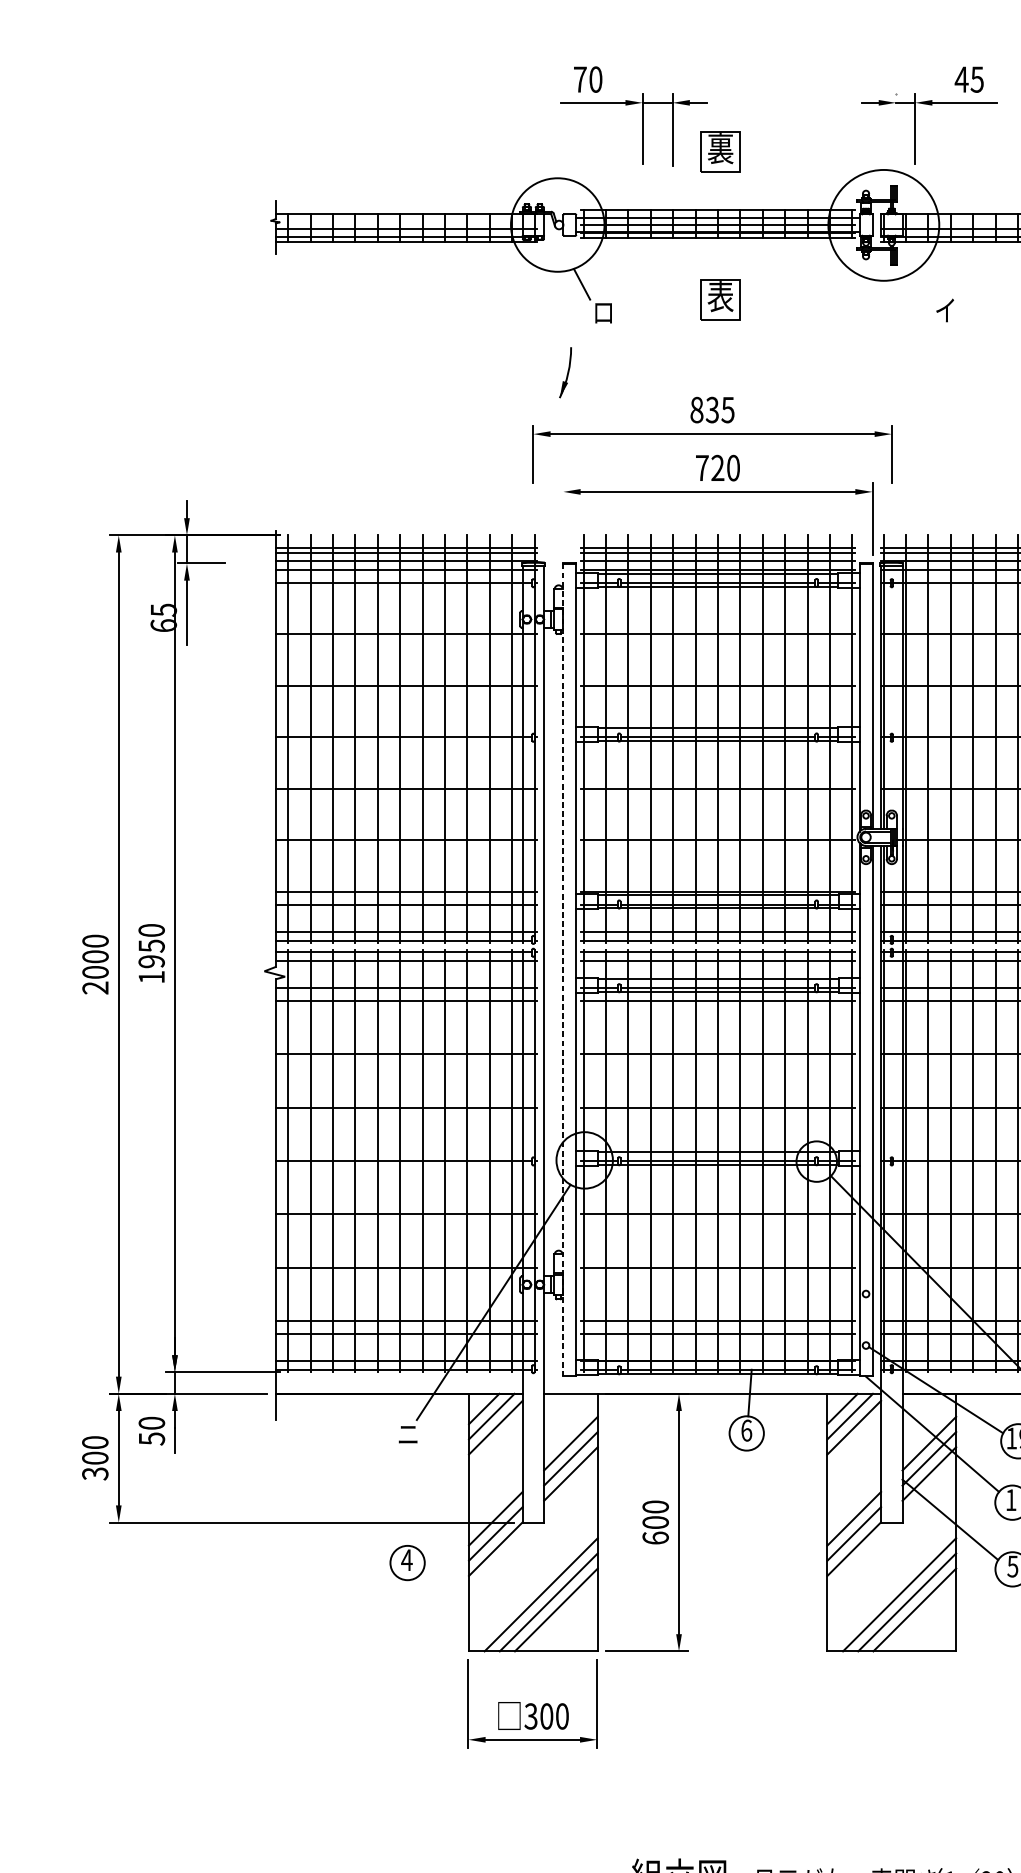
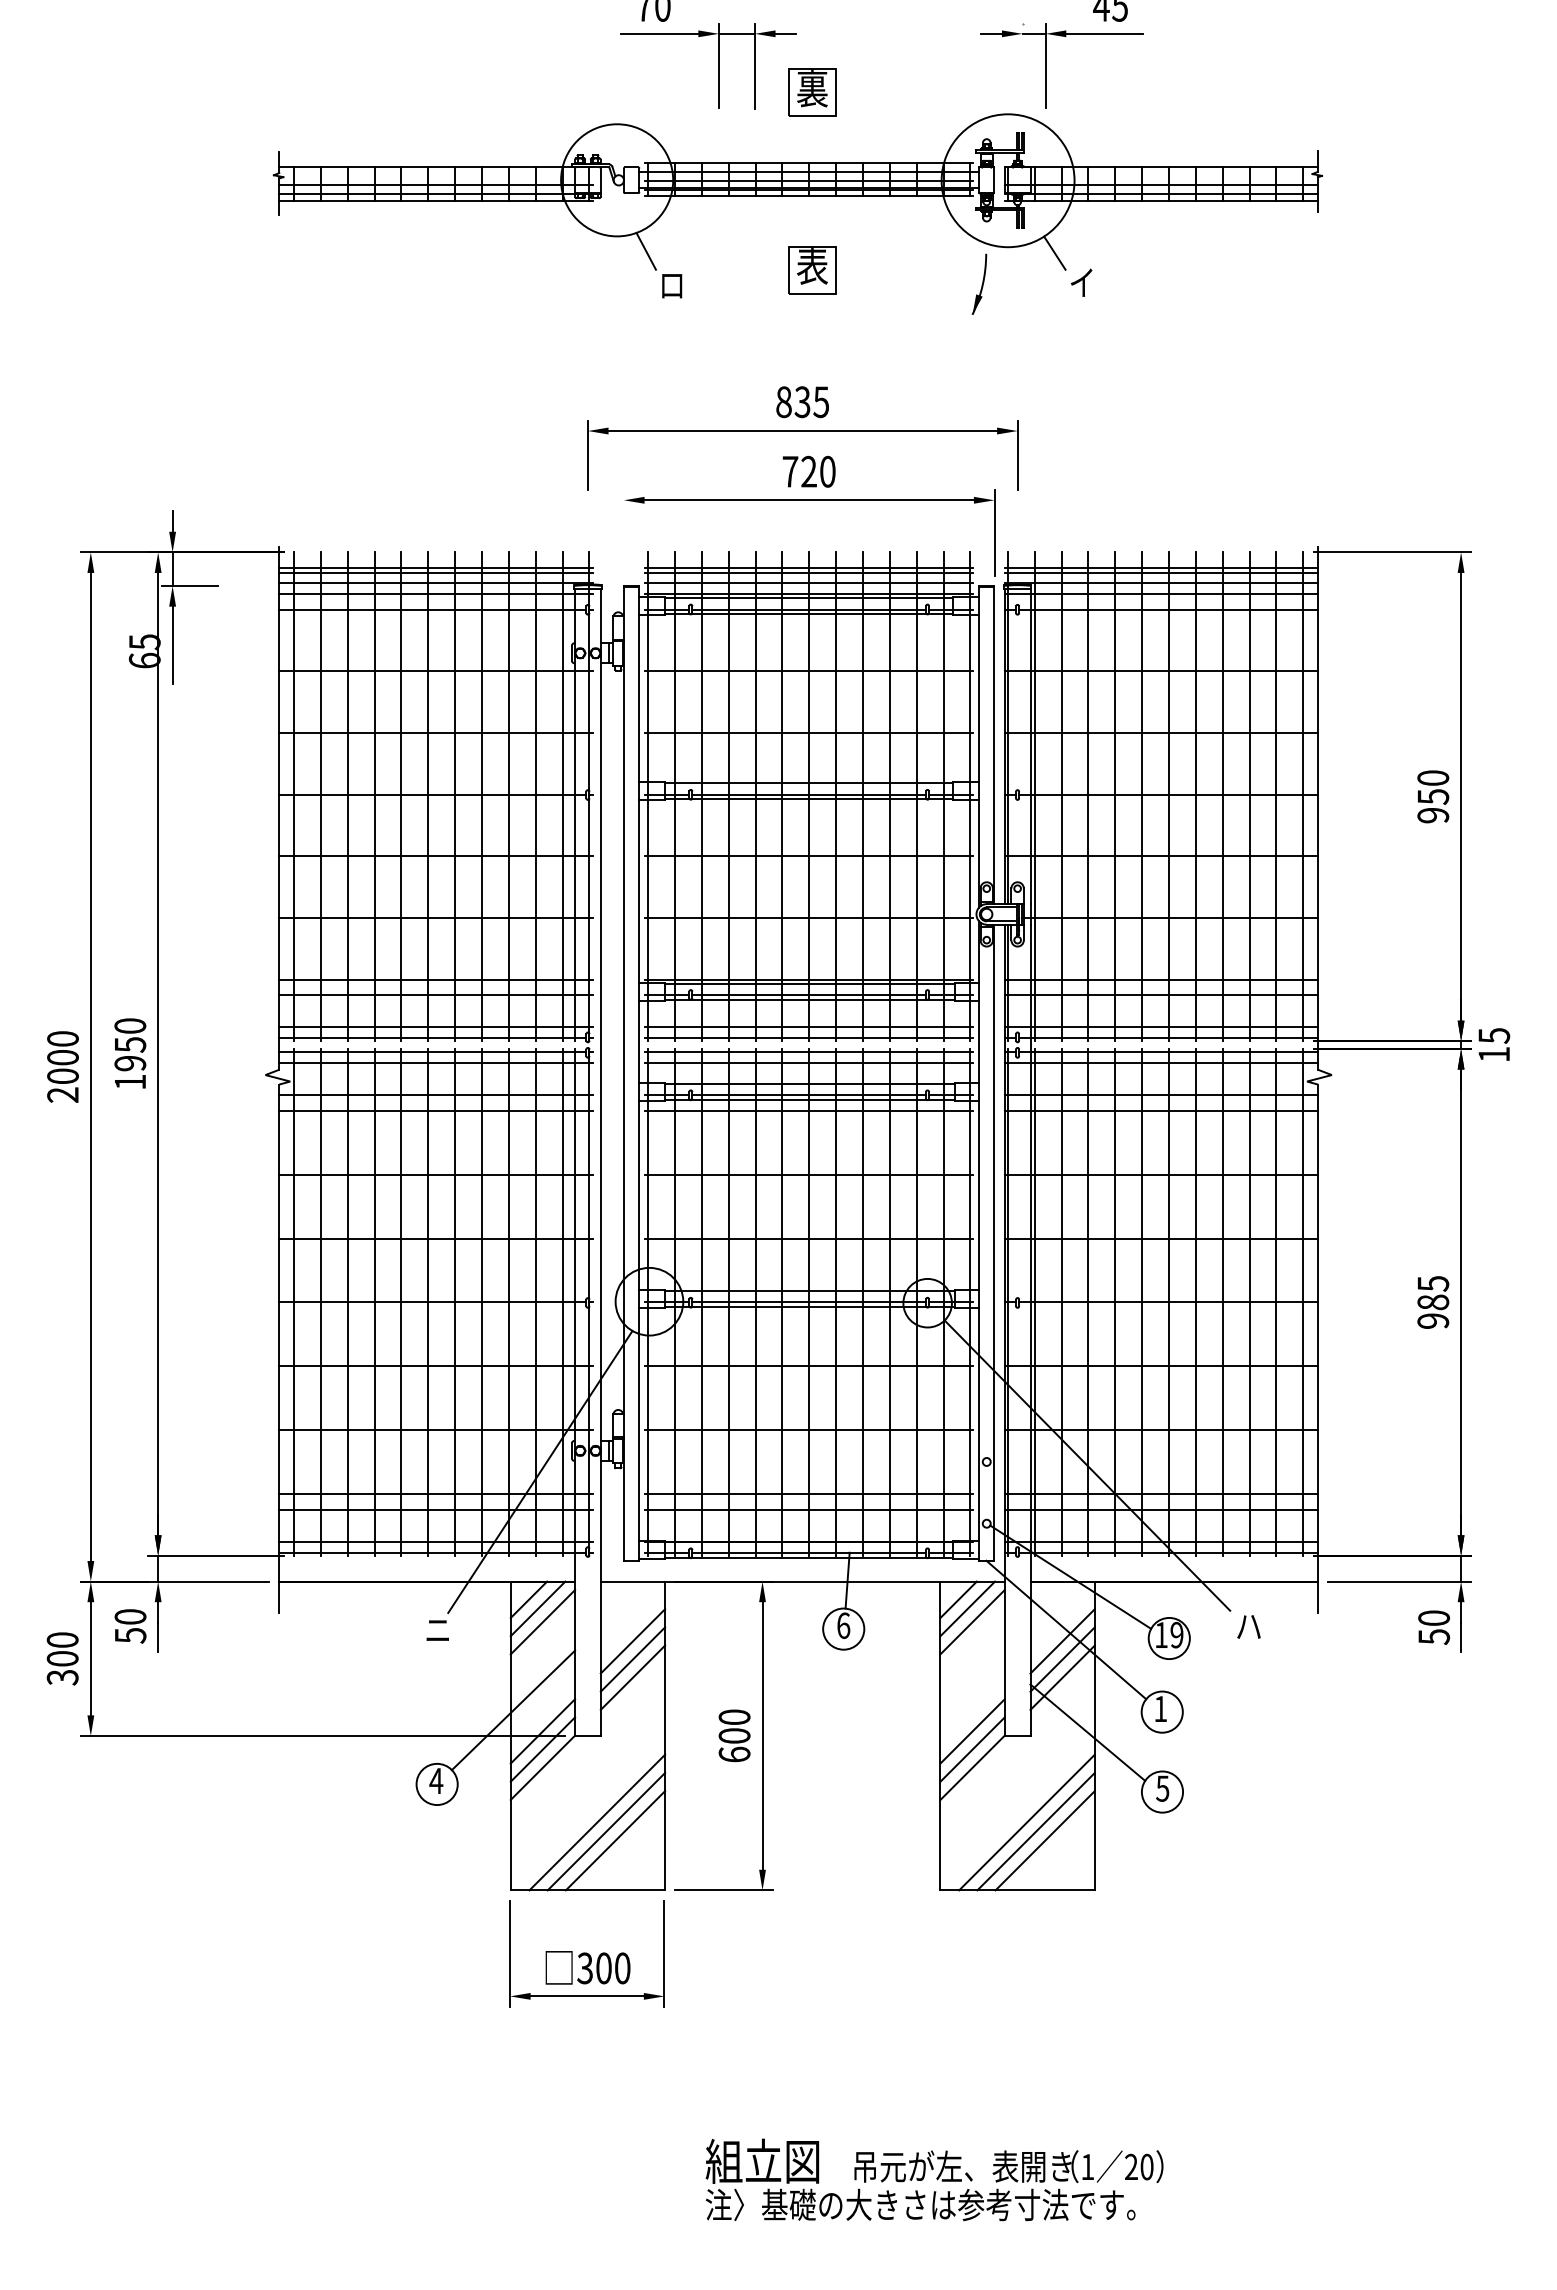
line: (922, 285) -> (1054, 252), added
part: (565, 371) -> (979, 283), moved
line: (563, 970) -> (623, 1073), dashed -> solid
line: (471, 1501) -> (513, 1710), added

